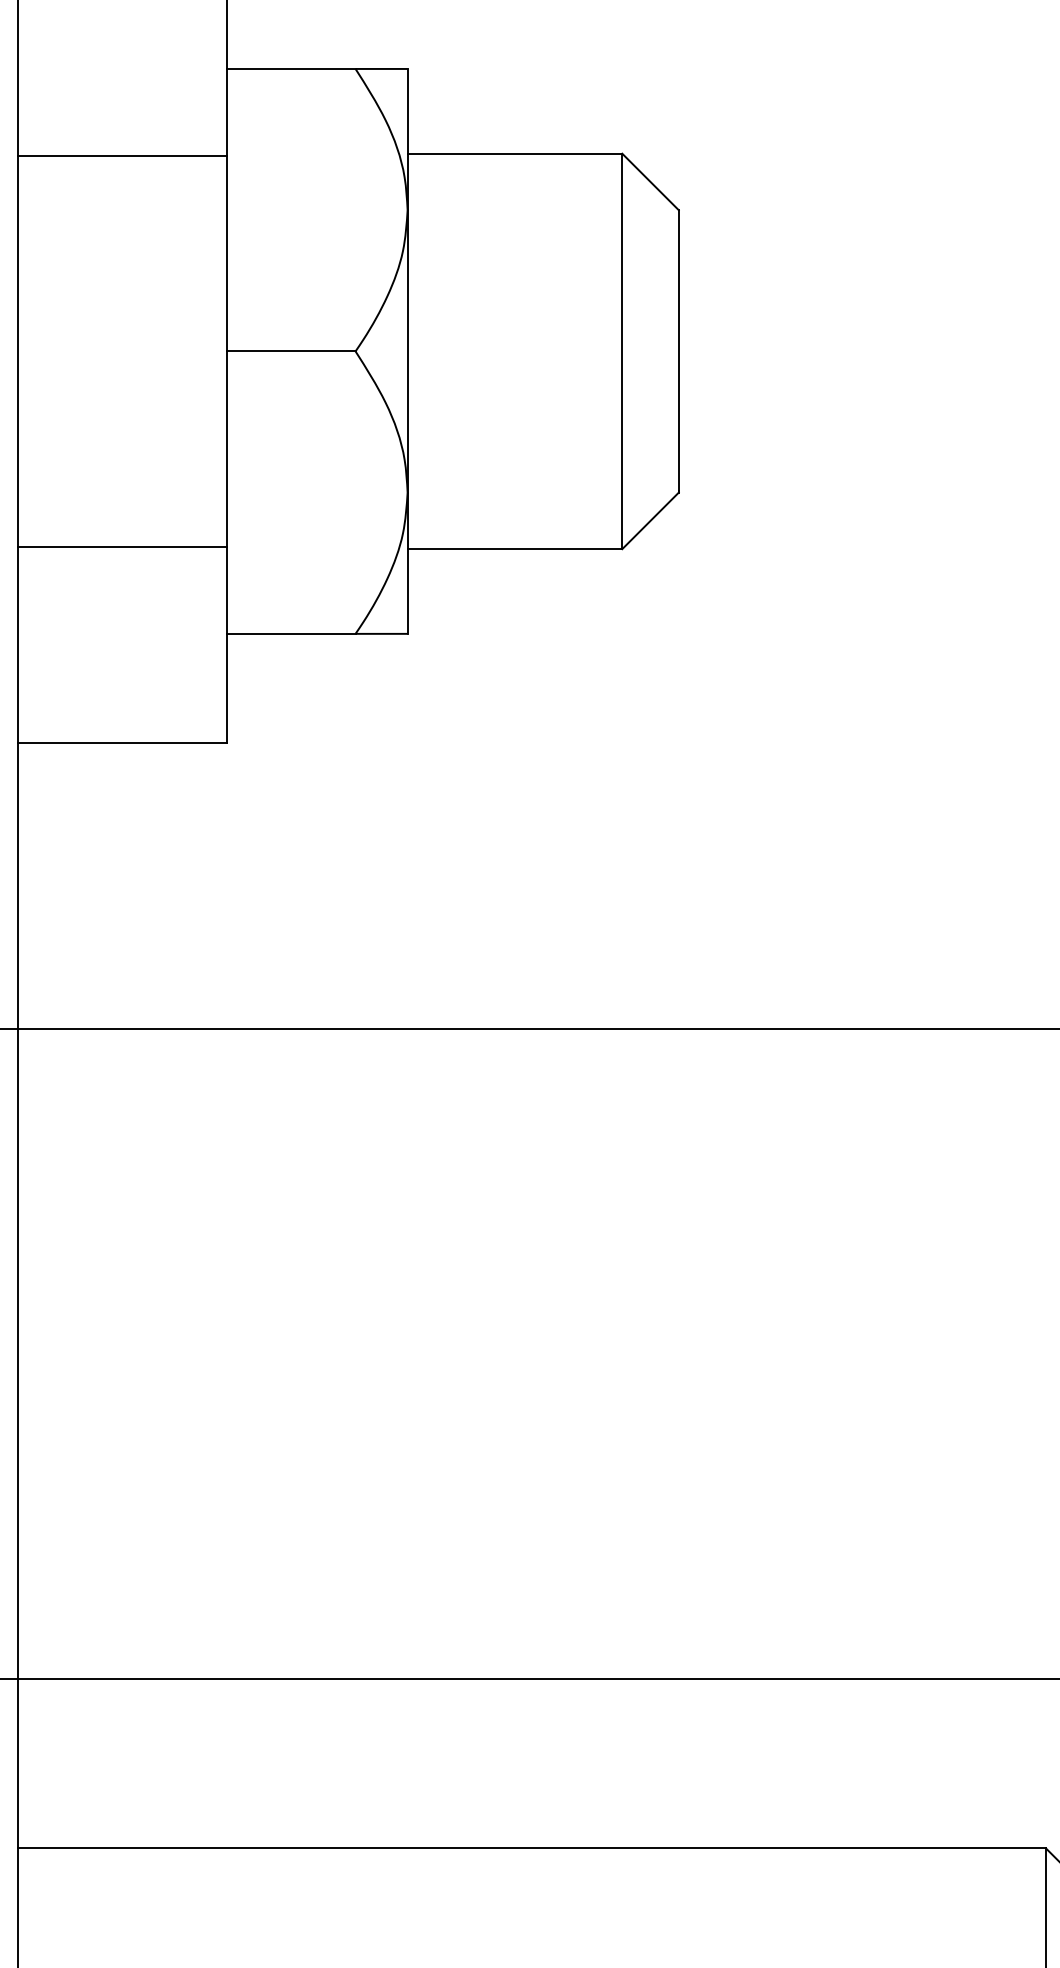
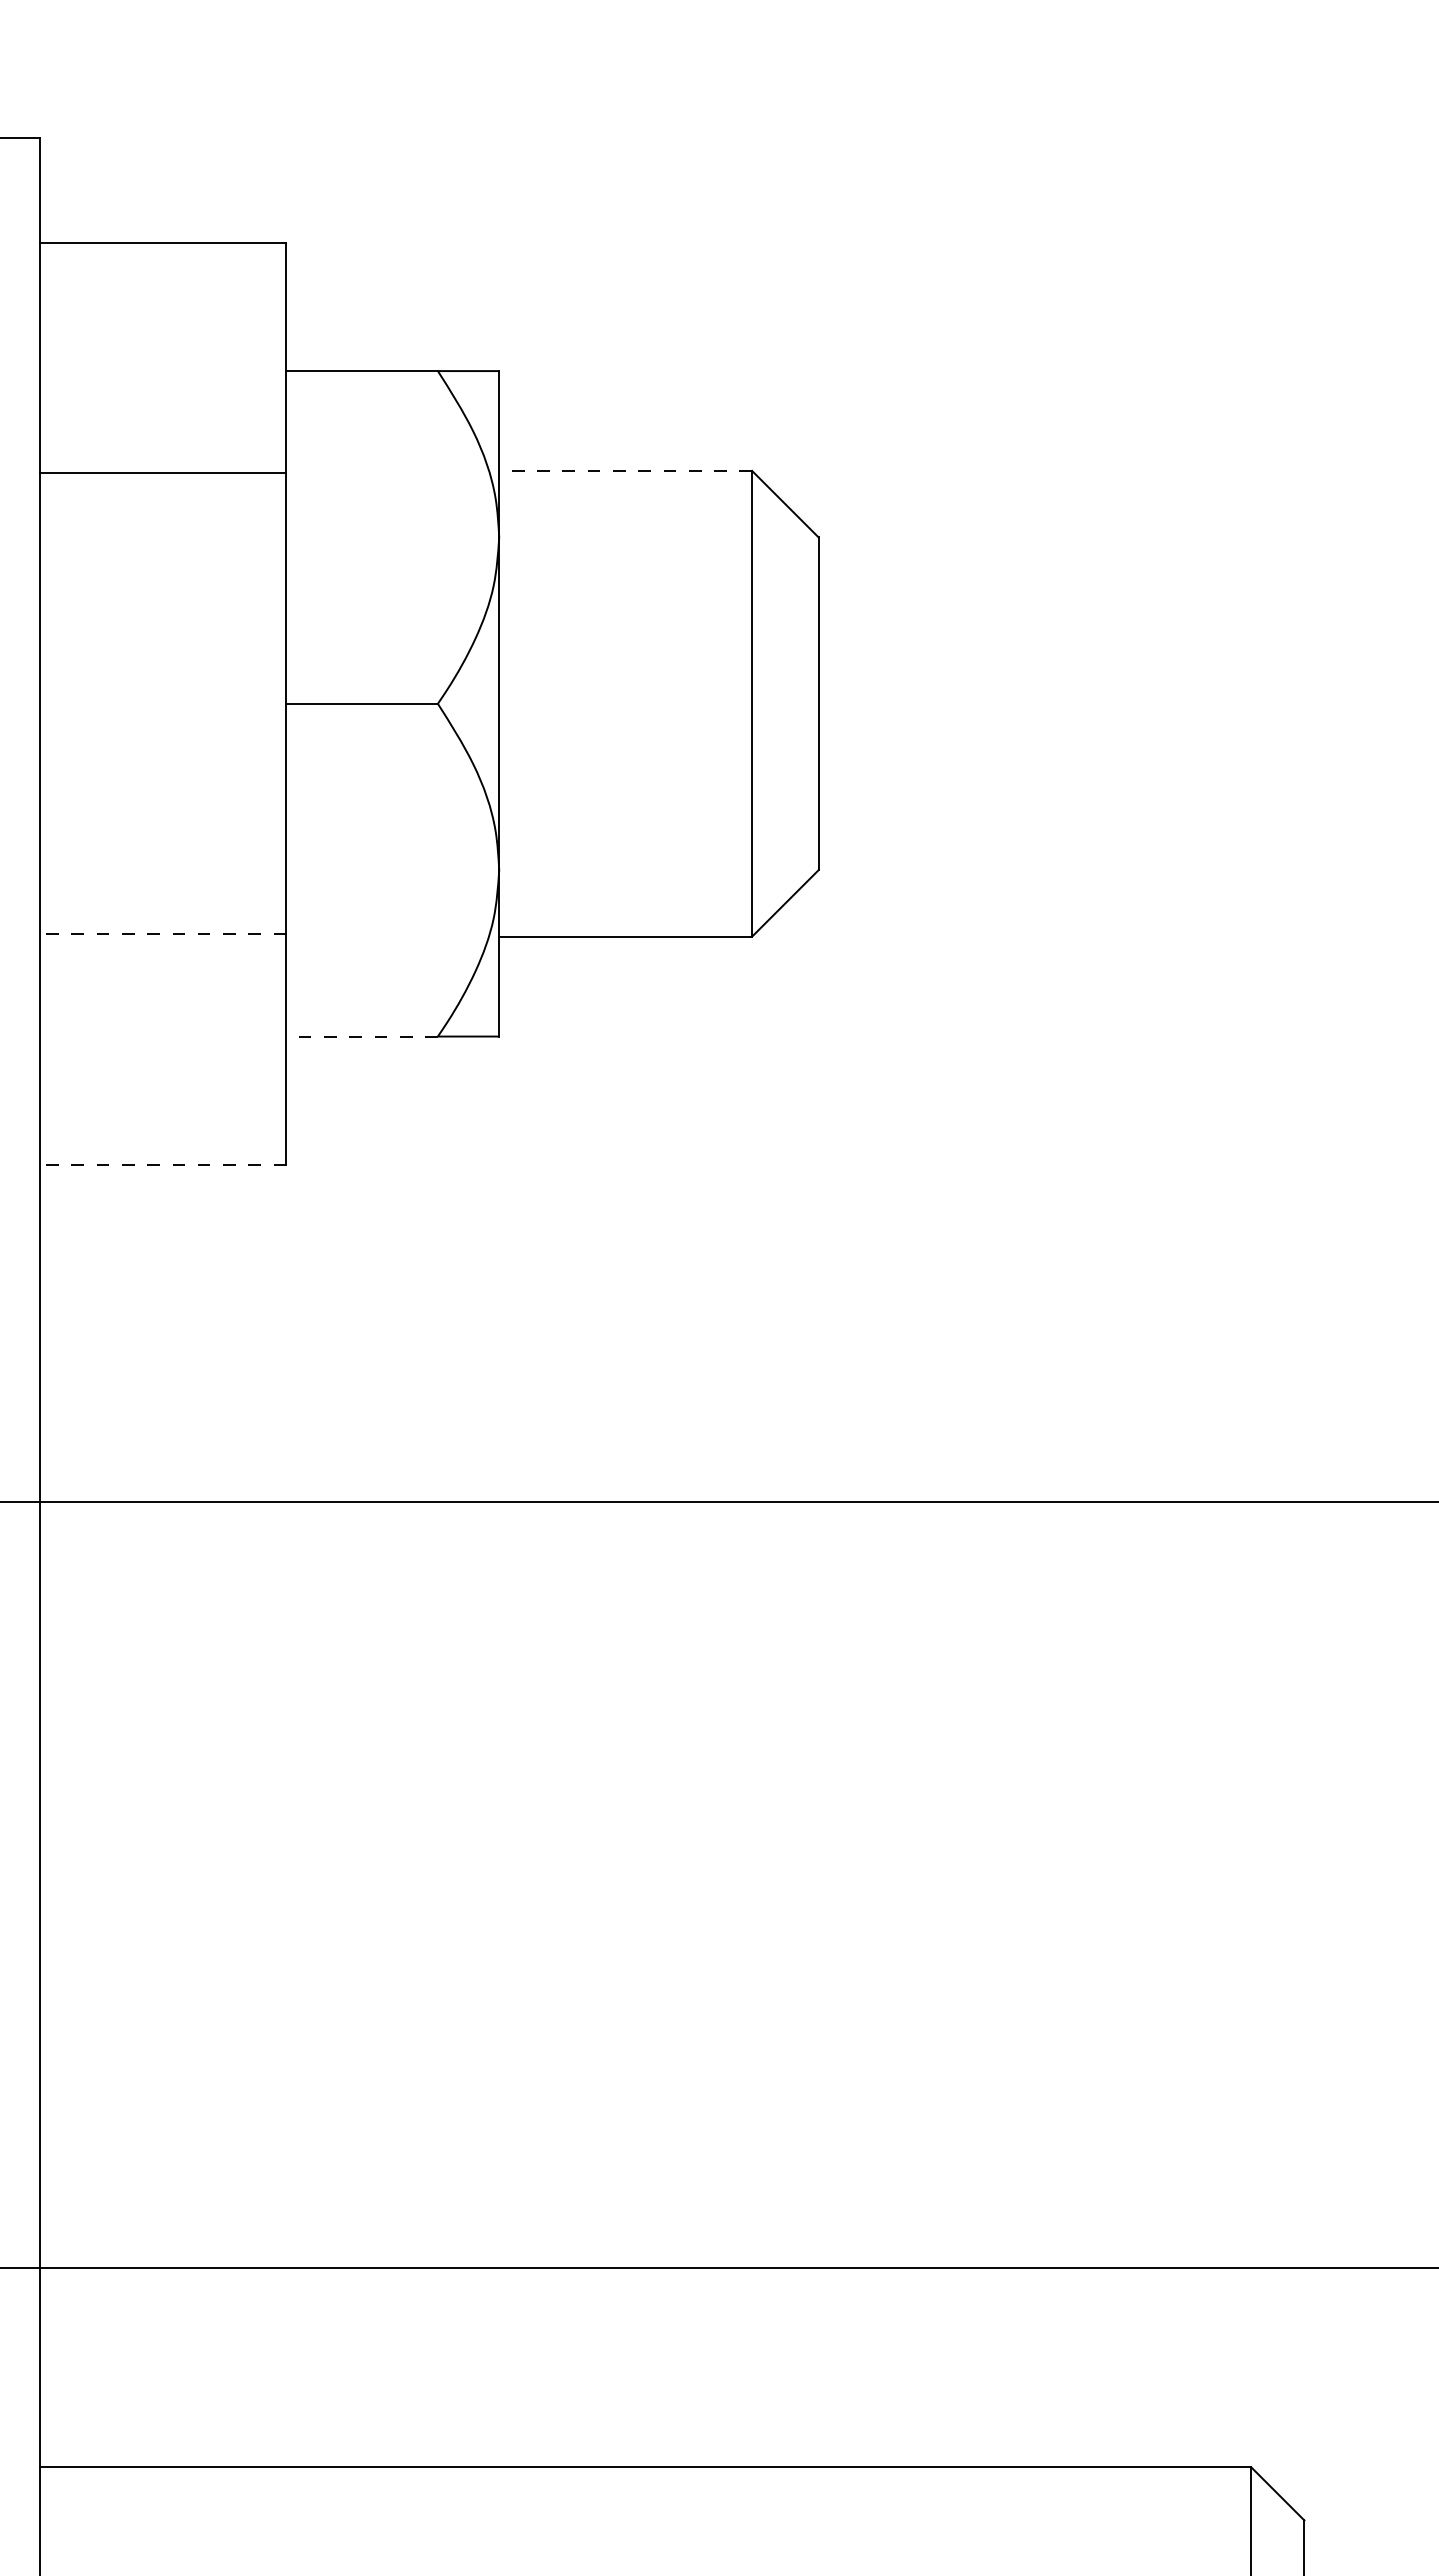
line: (514, 153) -> (625, 470), solid -> dashed
line: (121, 547) -> (162, 934), solid -> dashed
line: (291, 633) -> (362, 1036), solid -> dashed
line: (121, 742) -> (162, 1164), solid -> dashed

